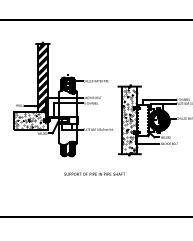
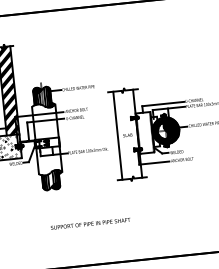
hatch: (129, 119) -> (127, 133), removed
text: (94, 173) -> (90, 222), moved

